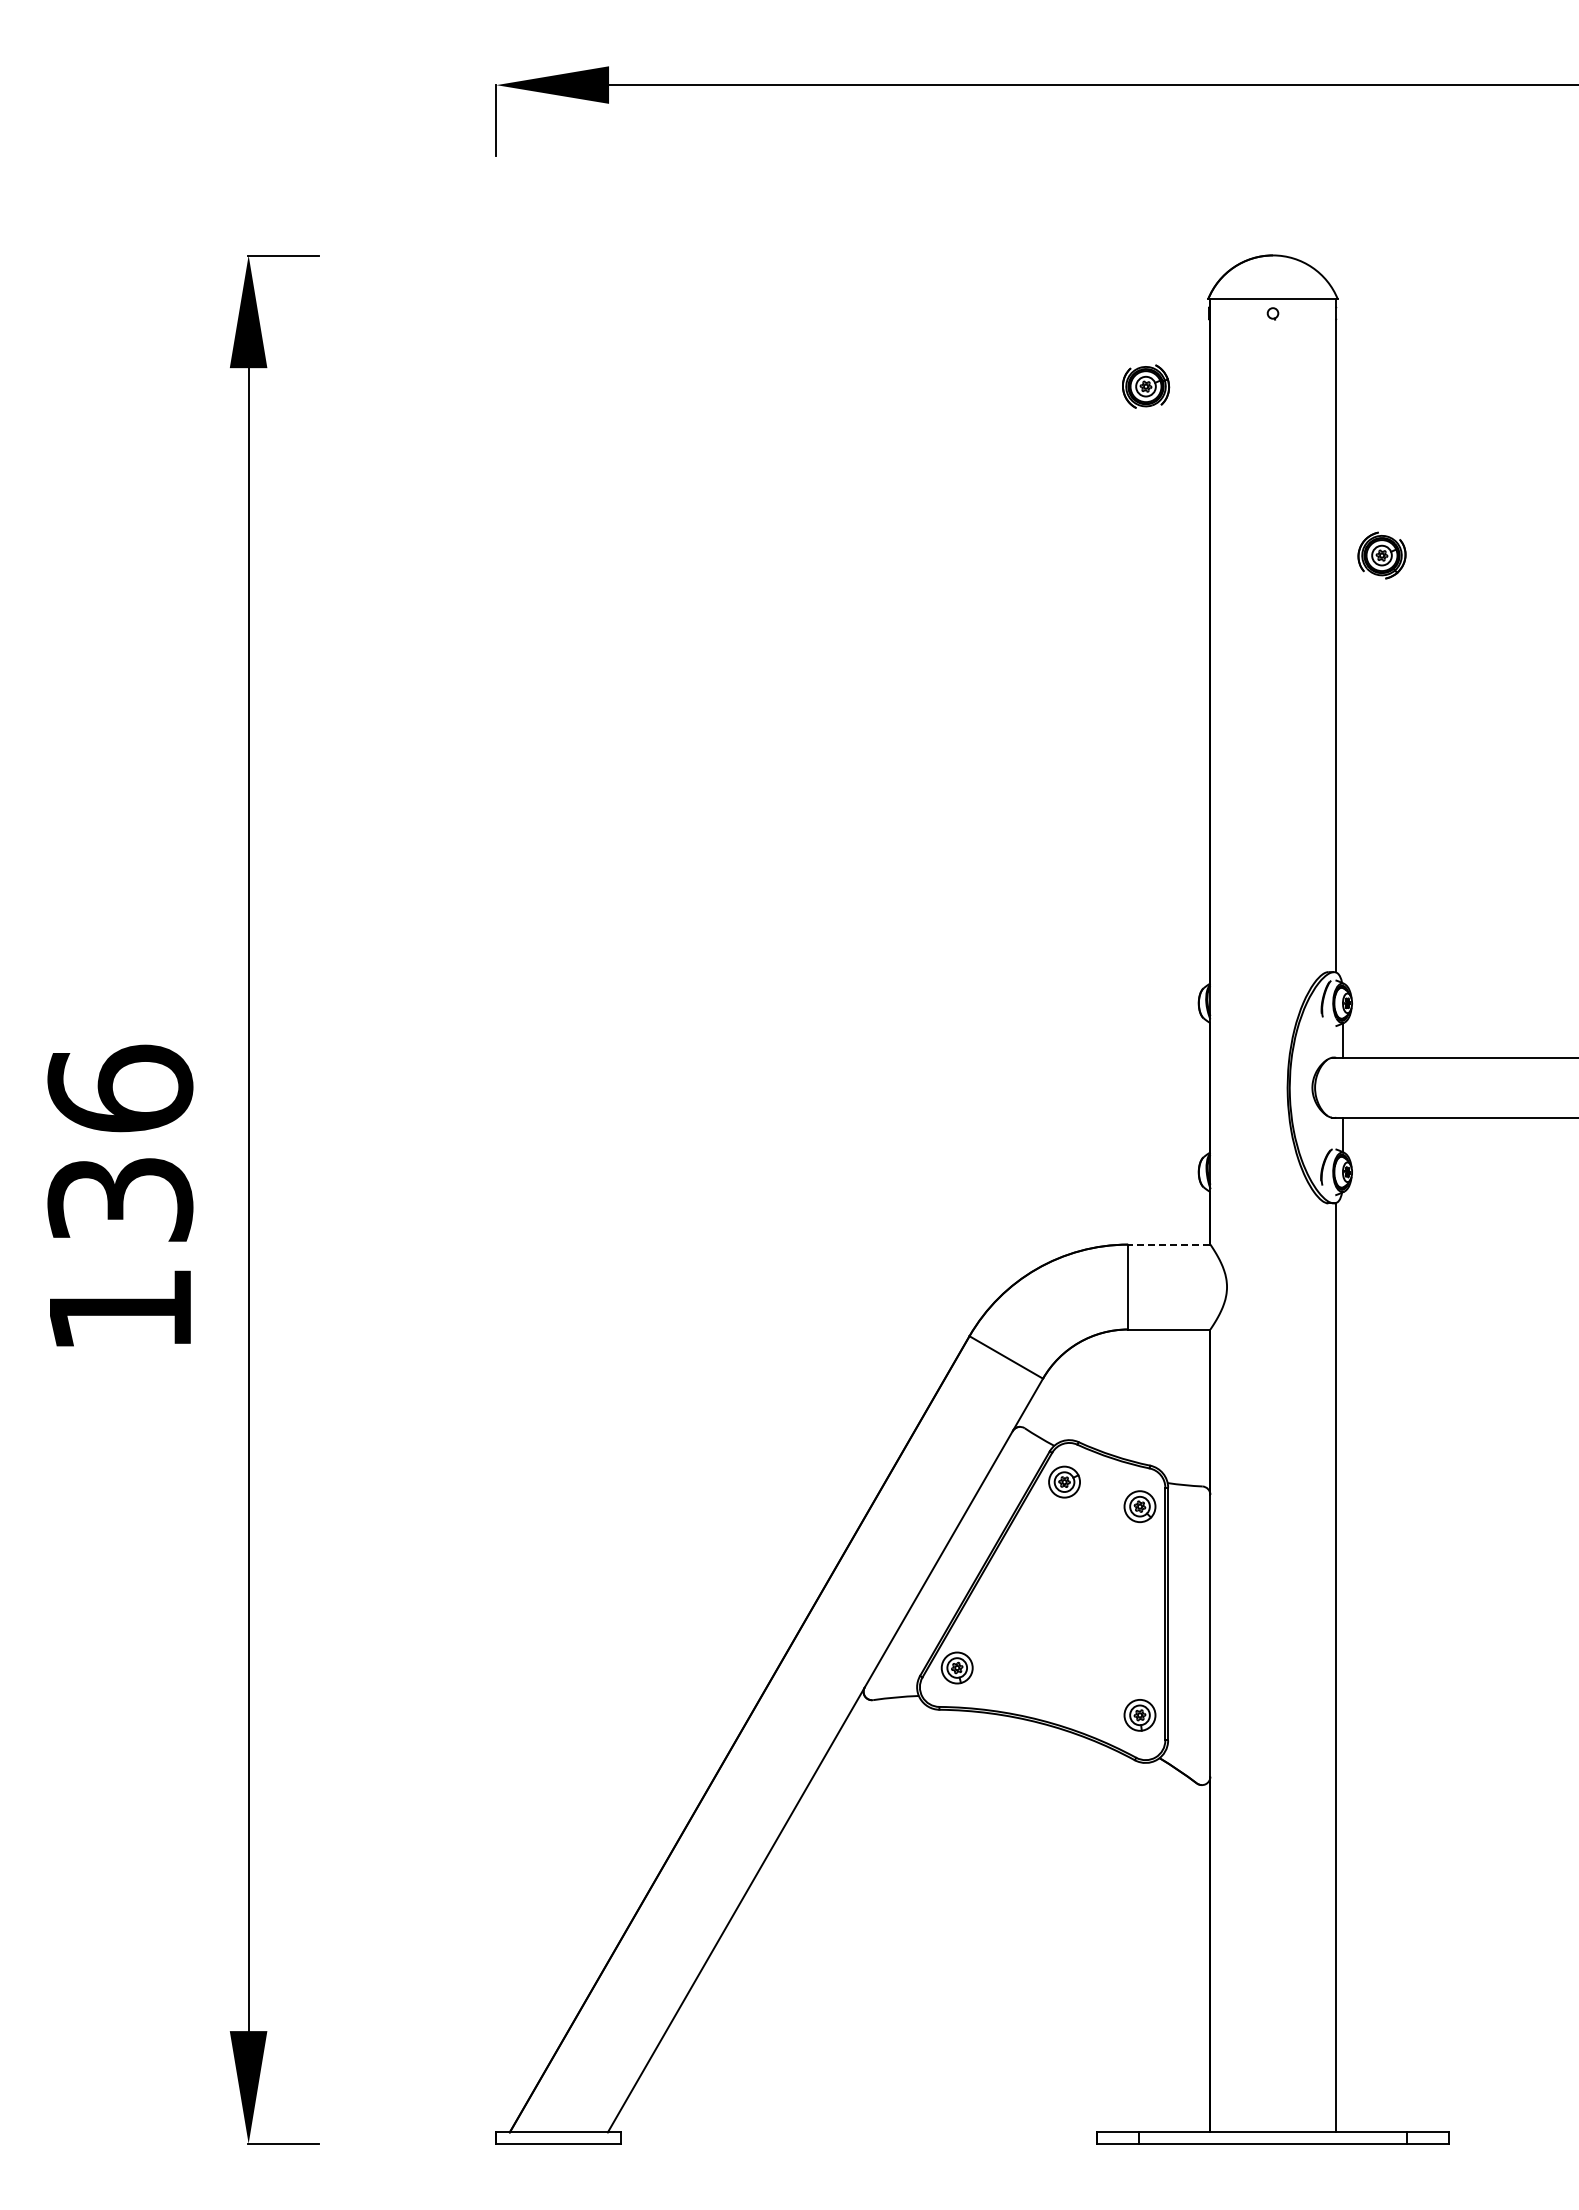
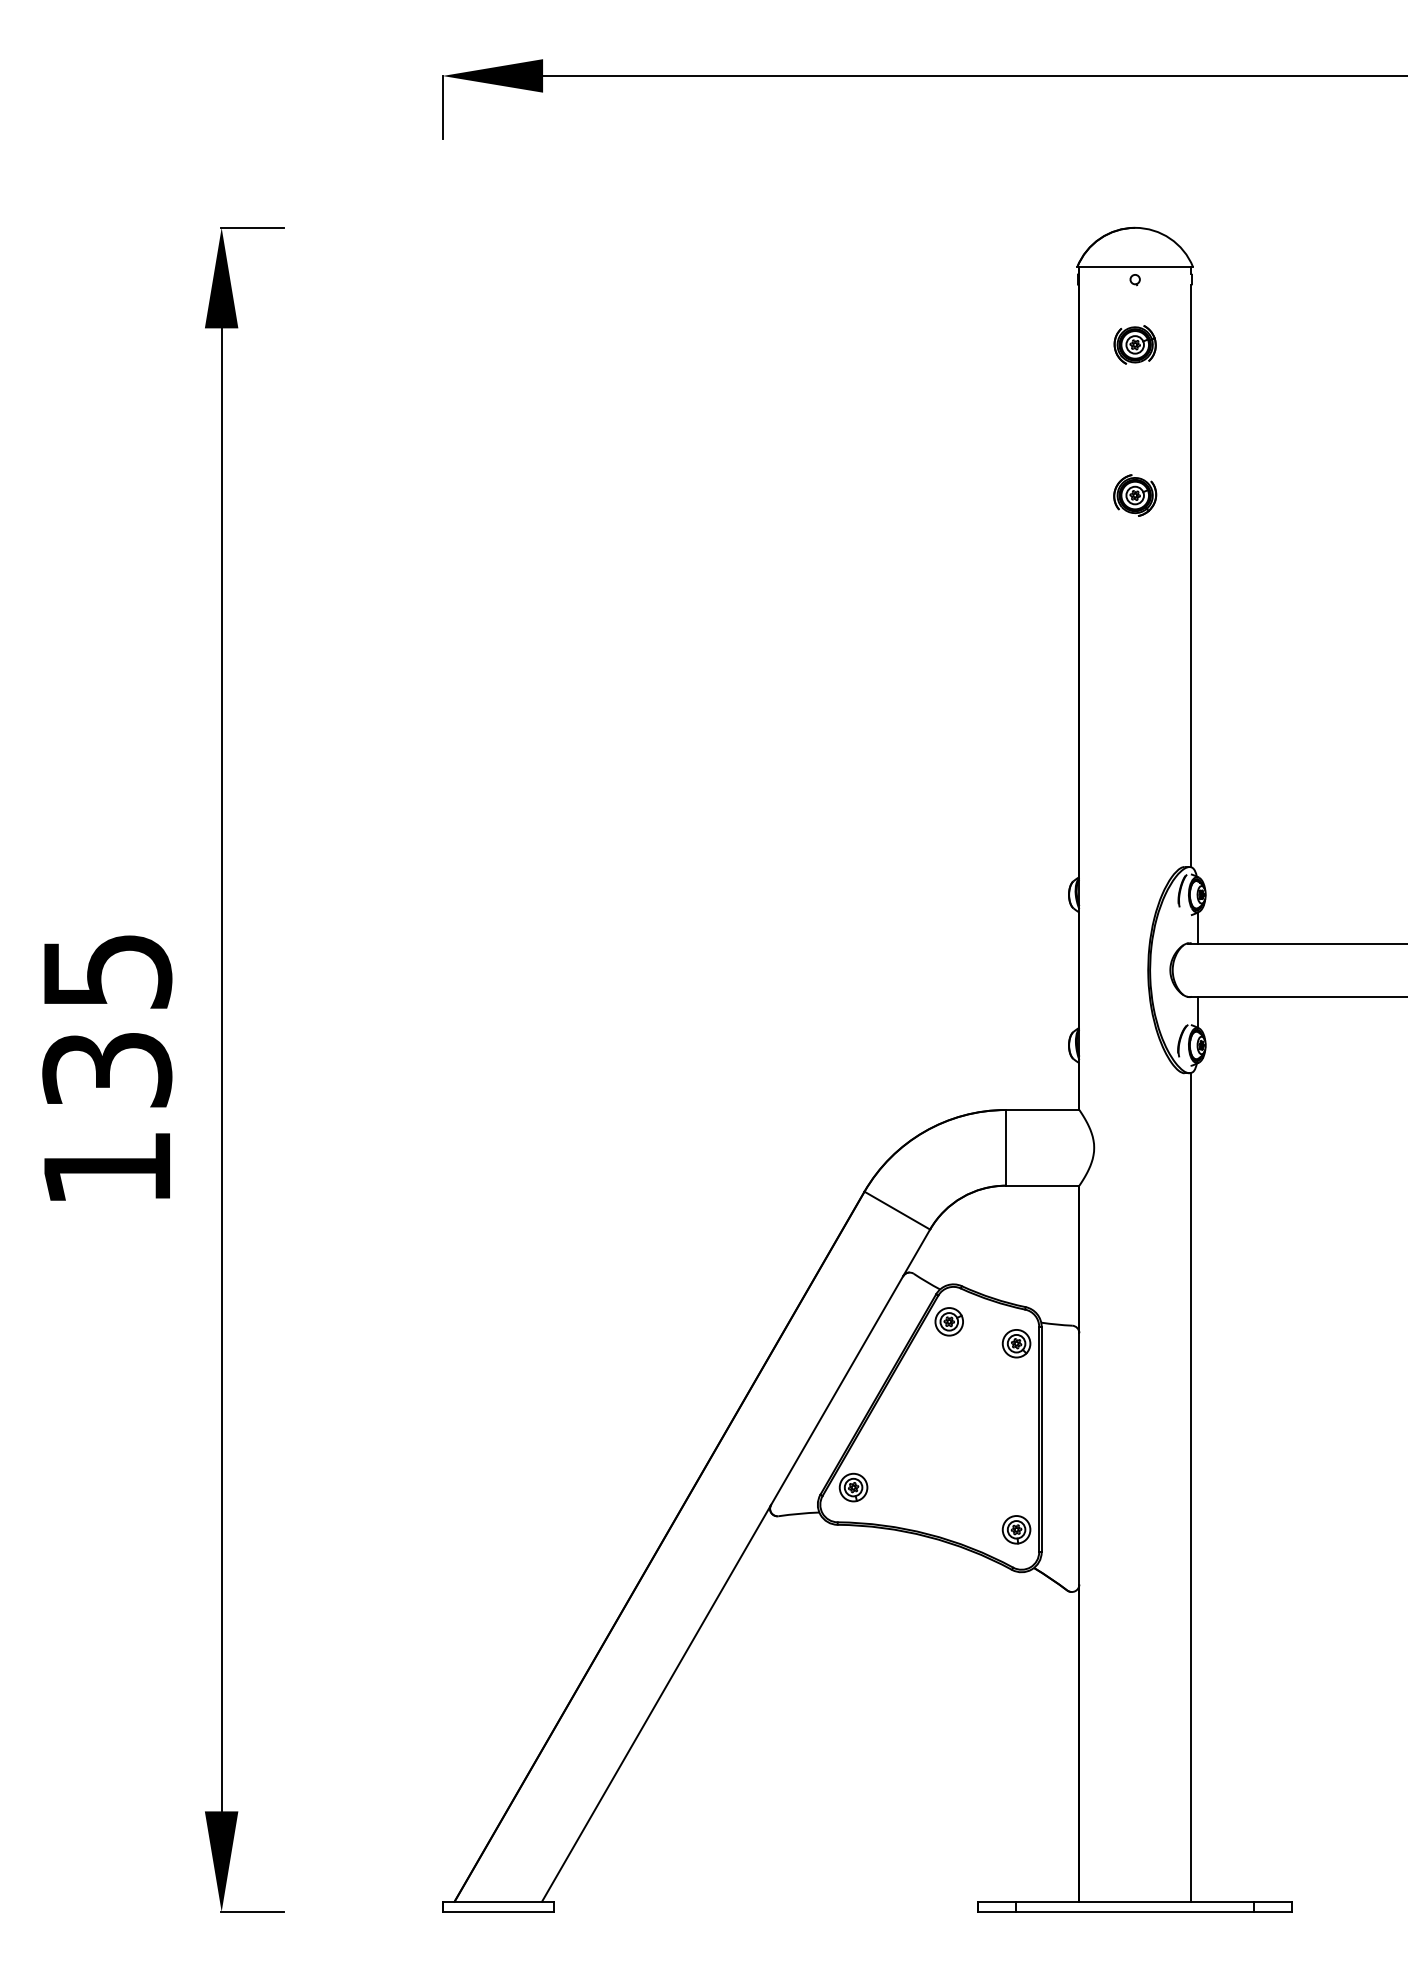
part: (1146, 386) -> (1135, 344), moved
part: (1381, 555) -> (1134, 495), moved
text: (120, 1088) -> (107, 970), 136 -> 135
line: (1168, 1244) -> (1041, 1109), dashed -> solid

